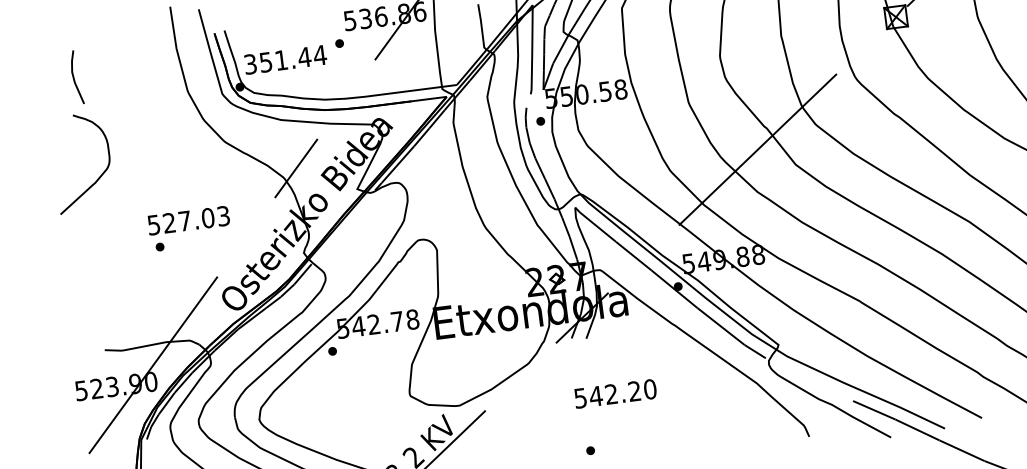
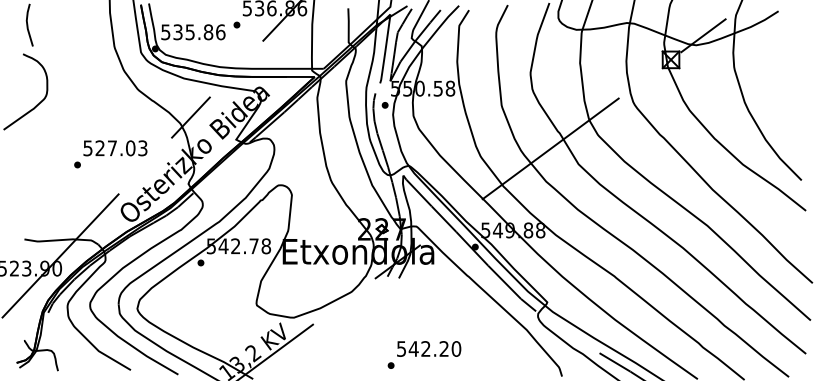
text: (285, 60) -> (193, 32), 351.44 -> 535.86
text: (188, 220) -> (115, 148), moved
text: (615, 393) -> (429, 348), moved

